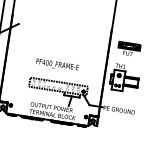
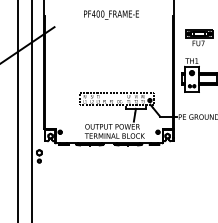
text: (57, 64) -> (111, 14), moved

